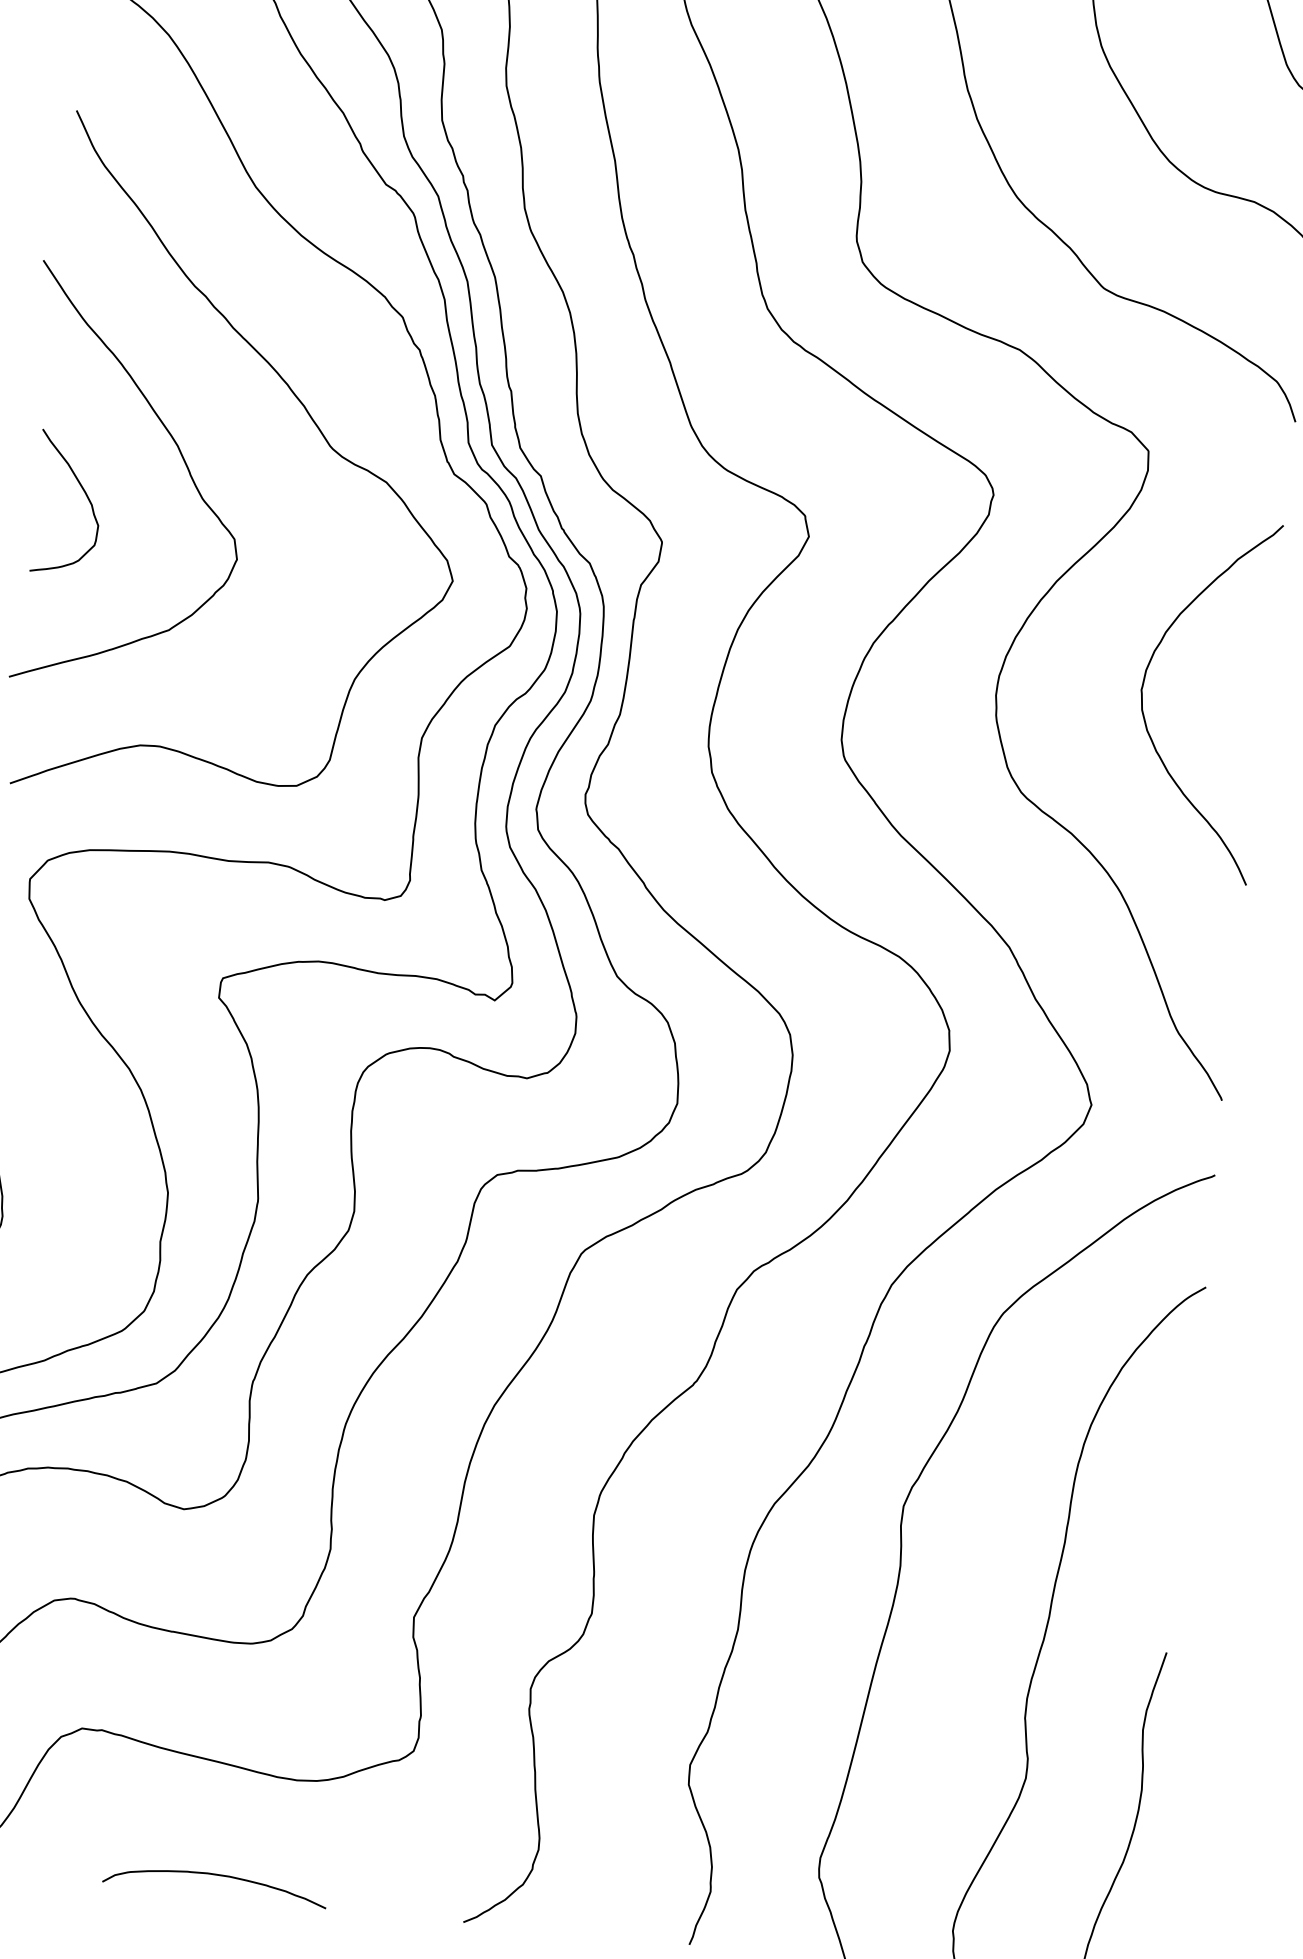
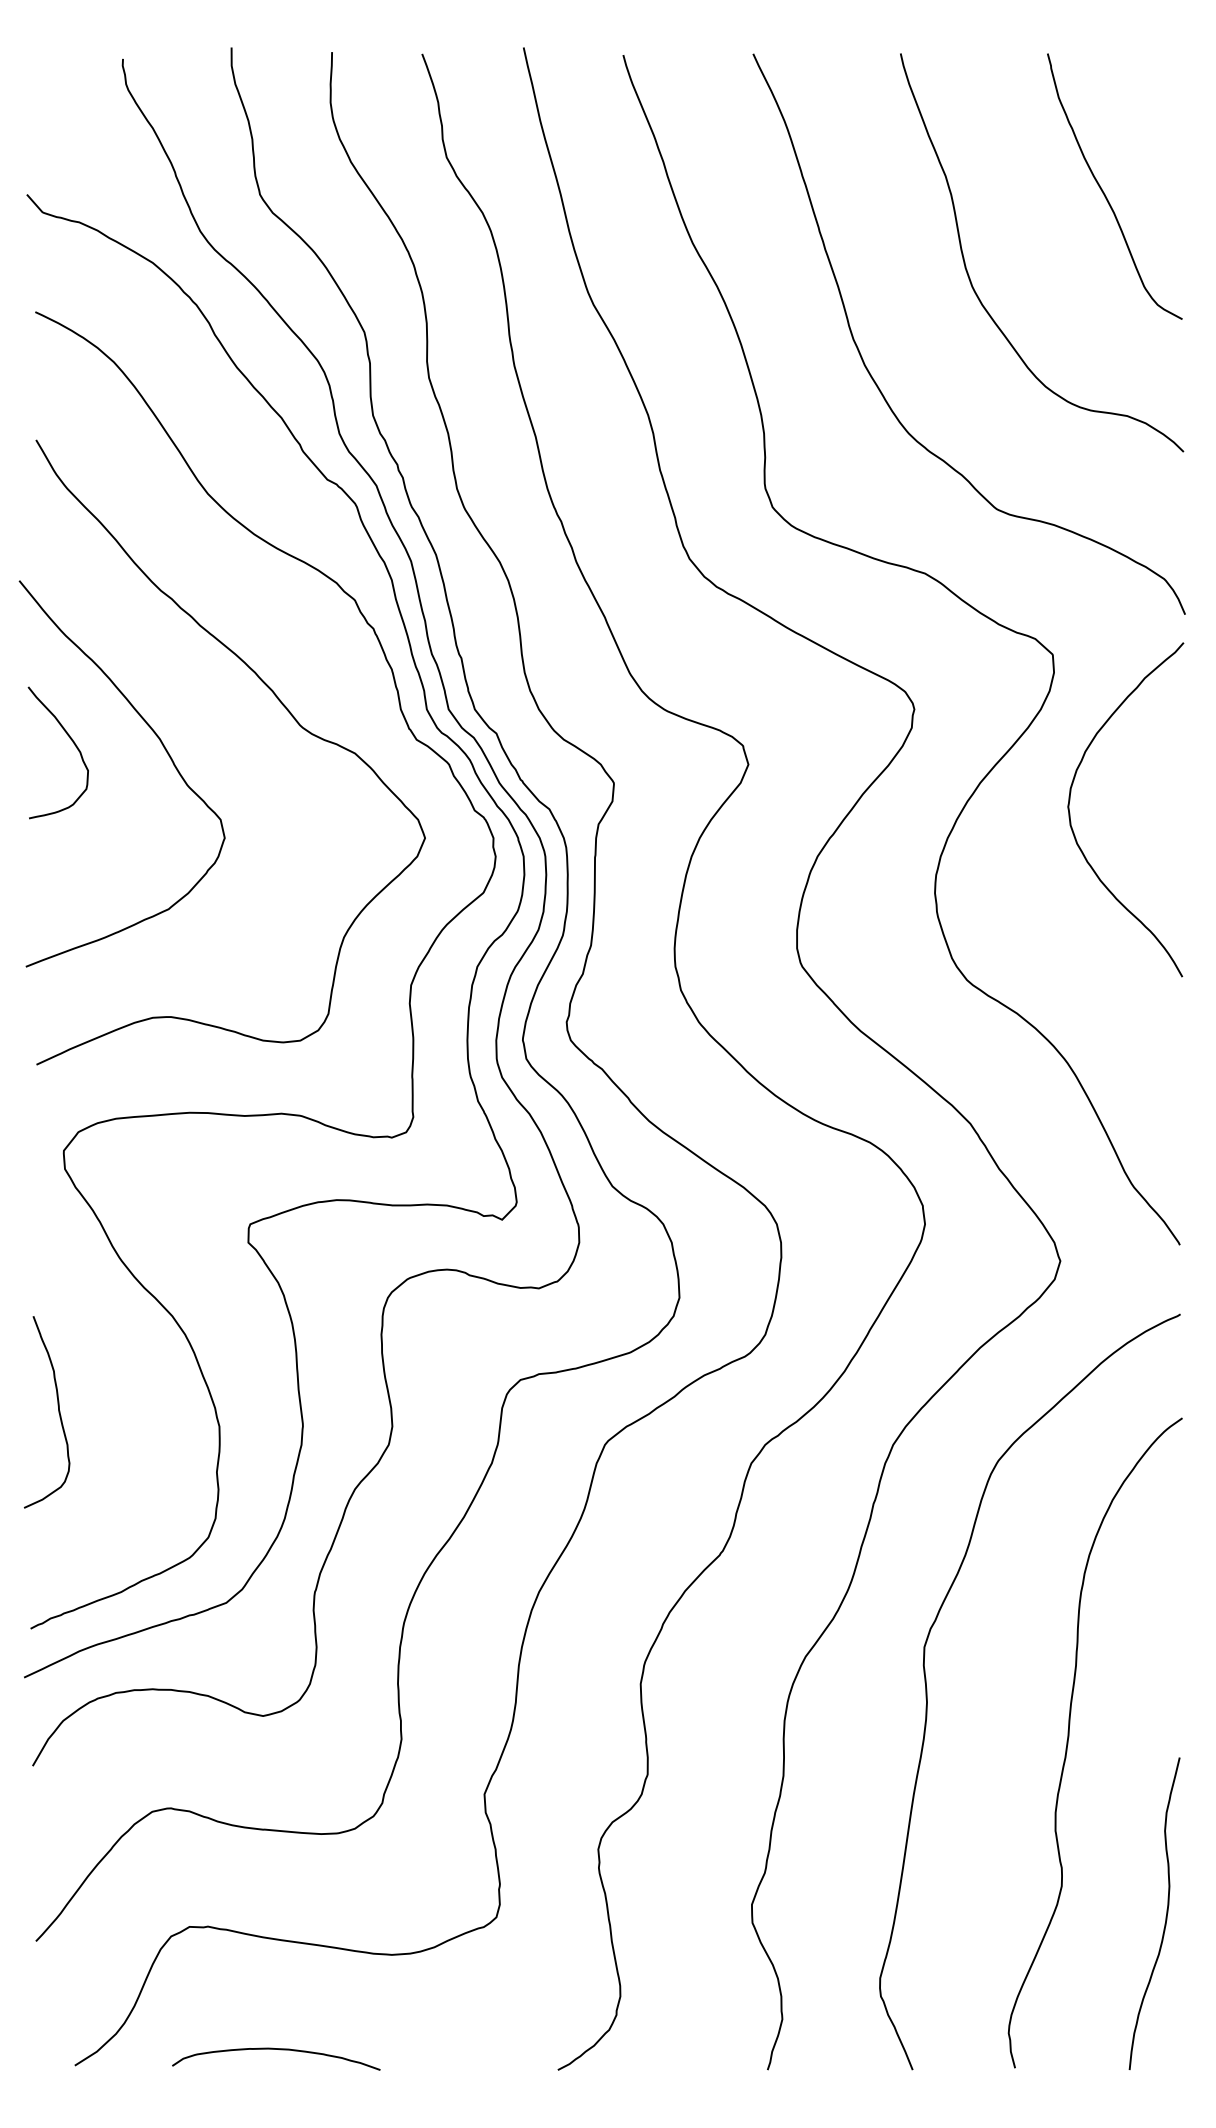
curve: (84, 493) -> (72, 742), moved
curve: (1143, 697) -> (1070, 813), moved
curve: (220, 1876) -> (280, 2050), moved

